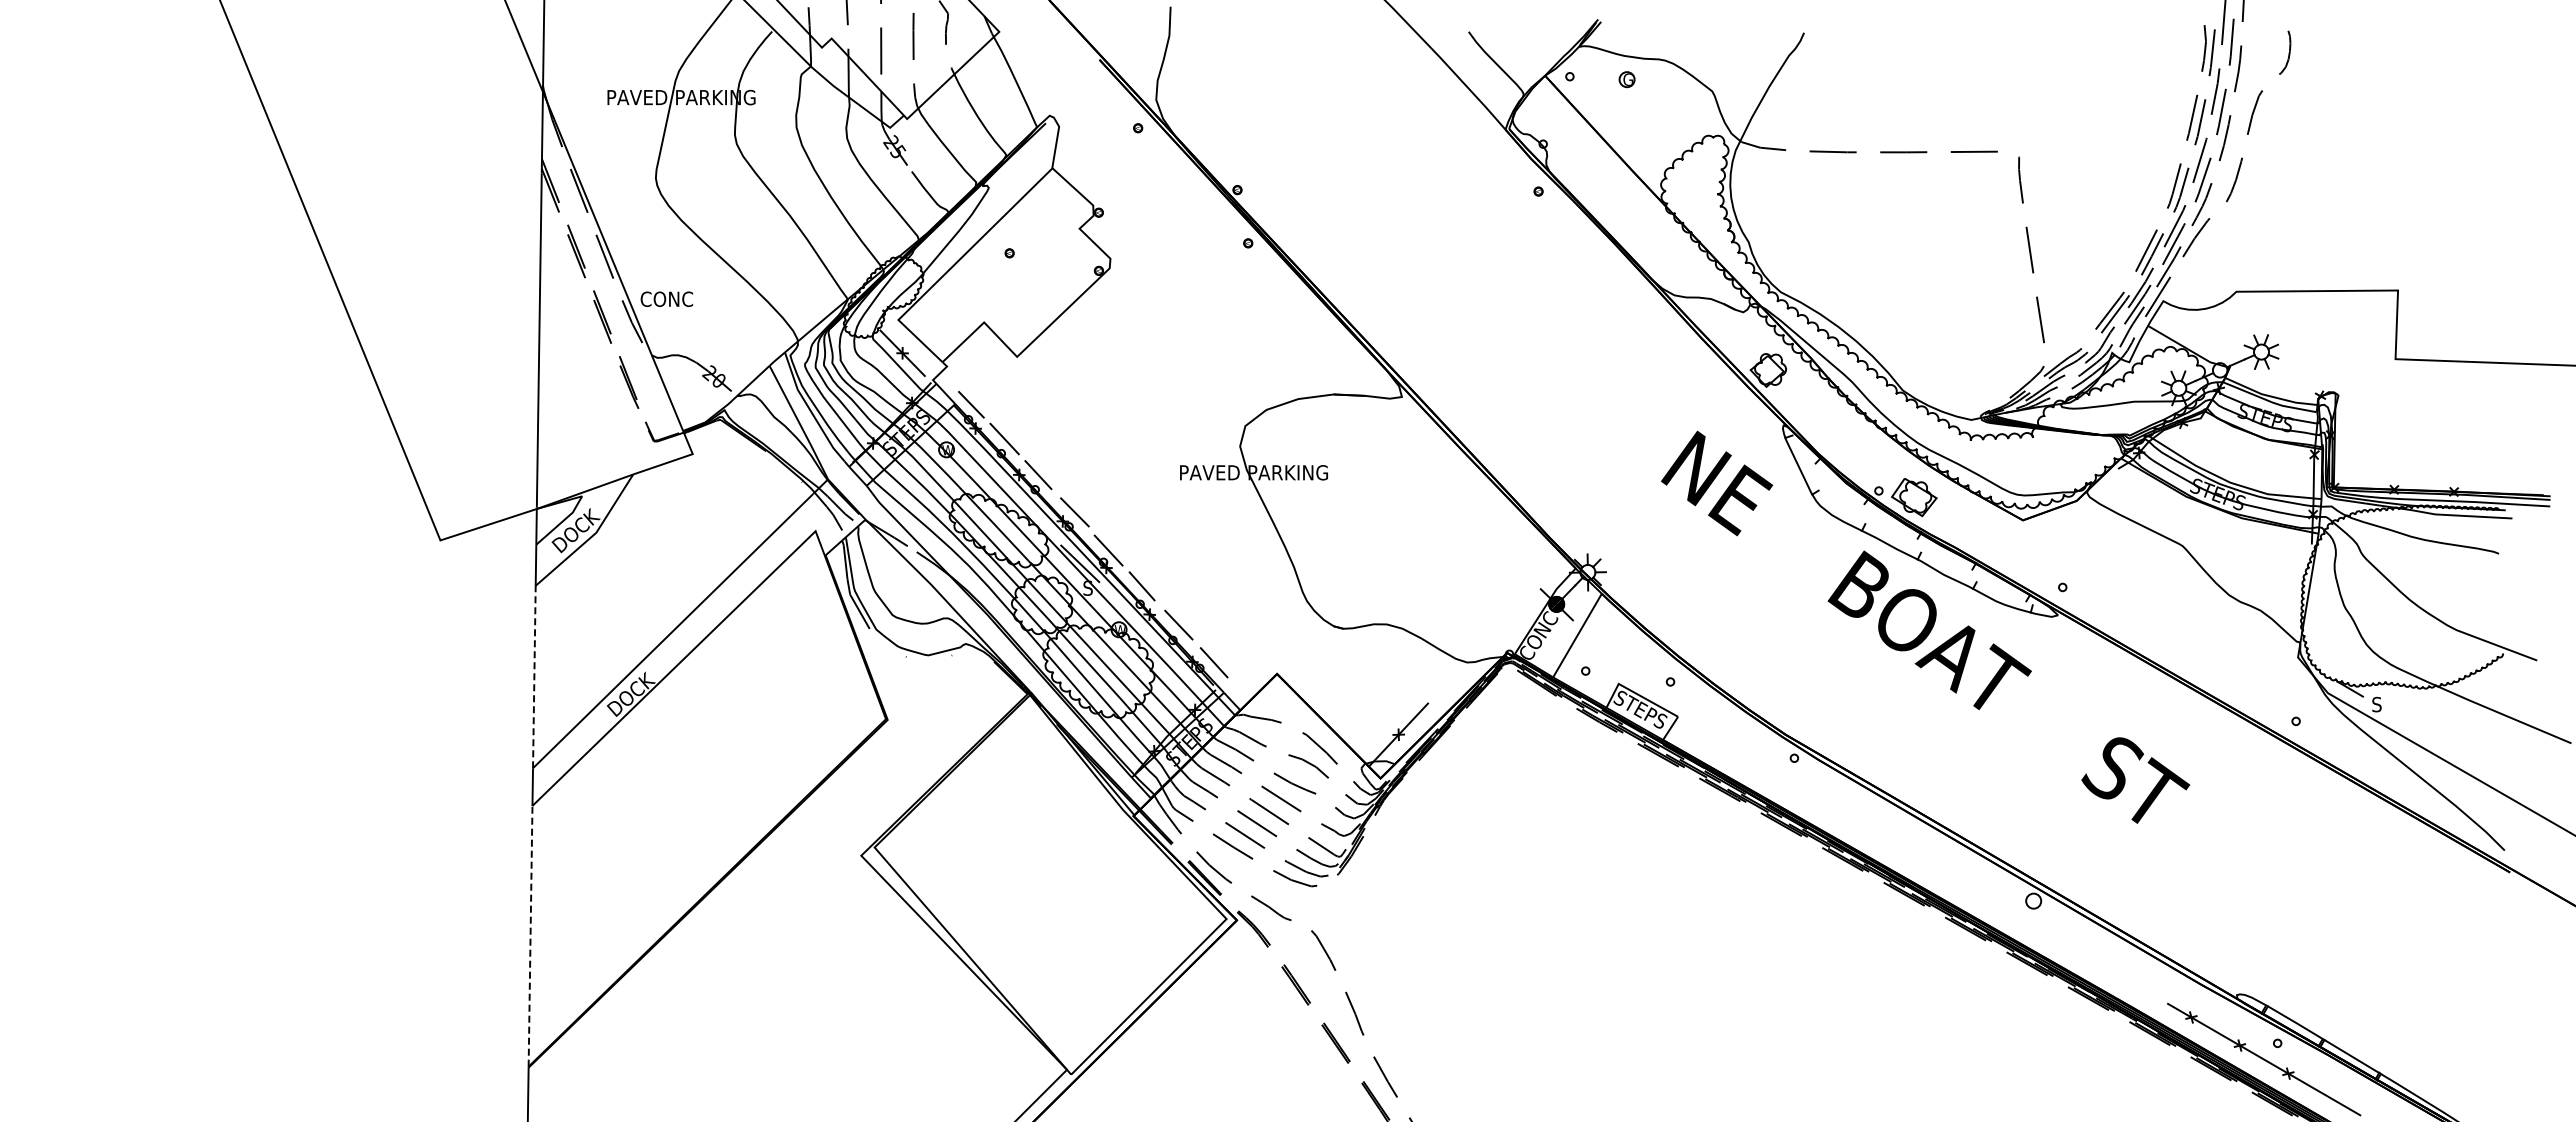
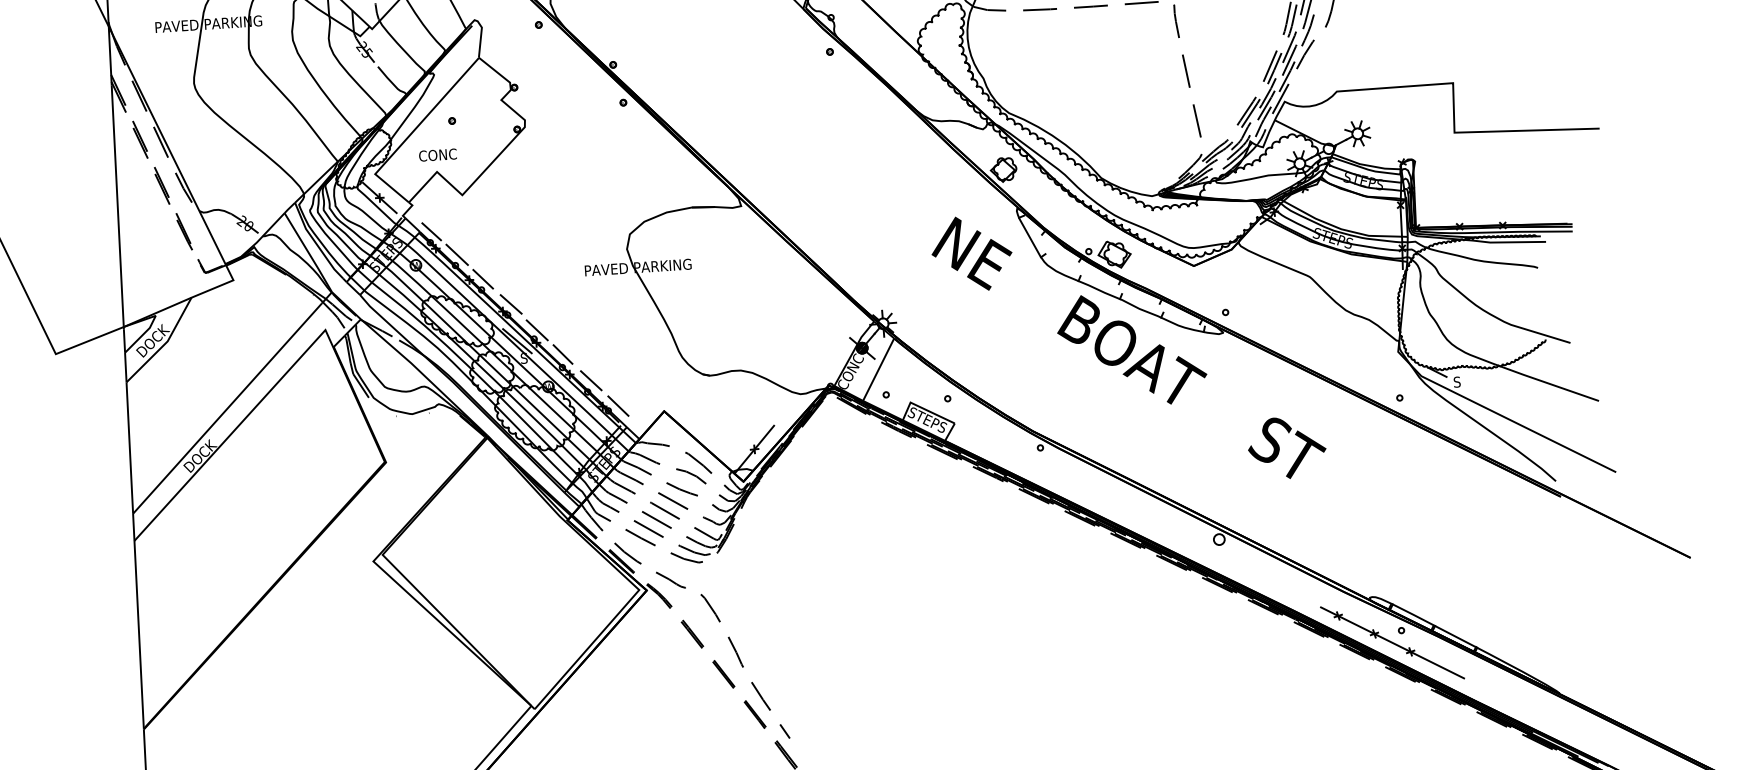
text: (666, 298) -> (437, 154), moved
line: (534, 676) -> (129, 447), dashed -> solid
line: (530, 935) -> (139, 634), dashed -> solid

